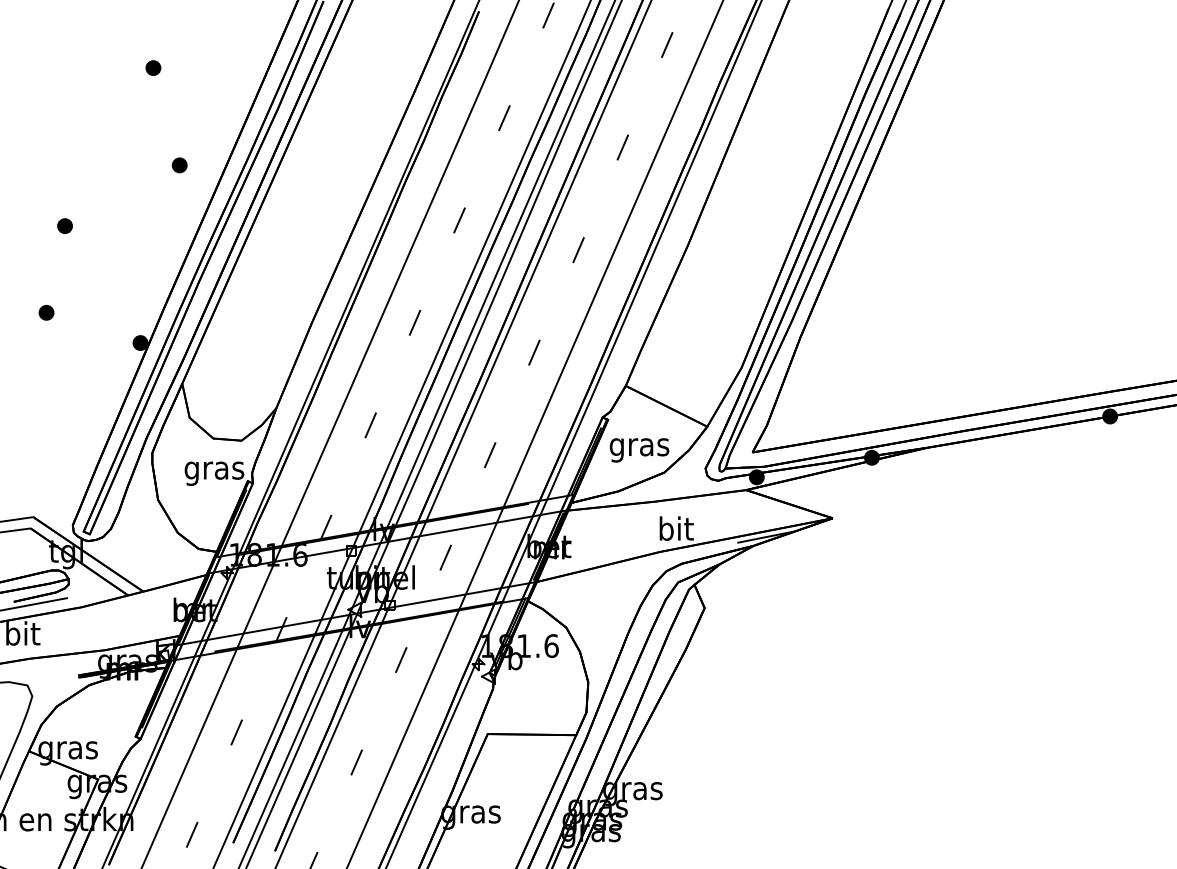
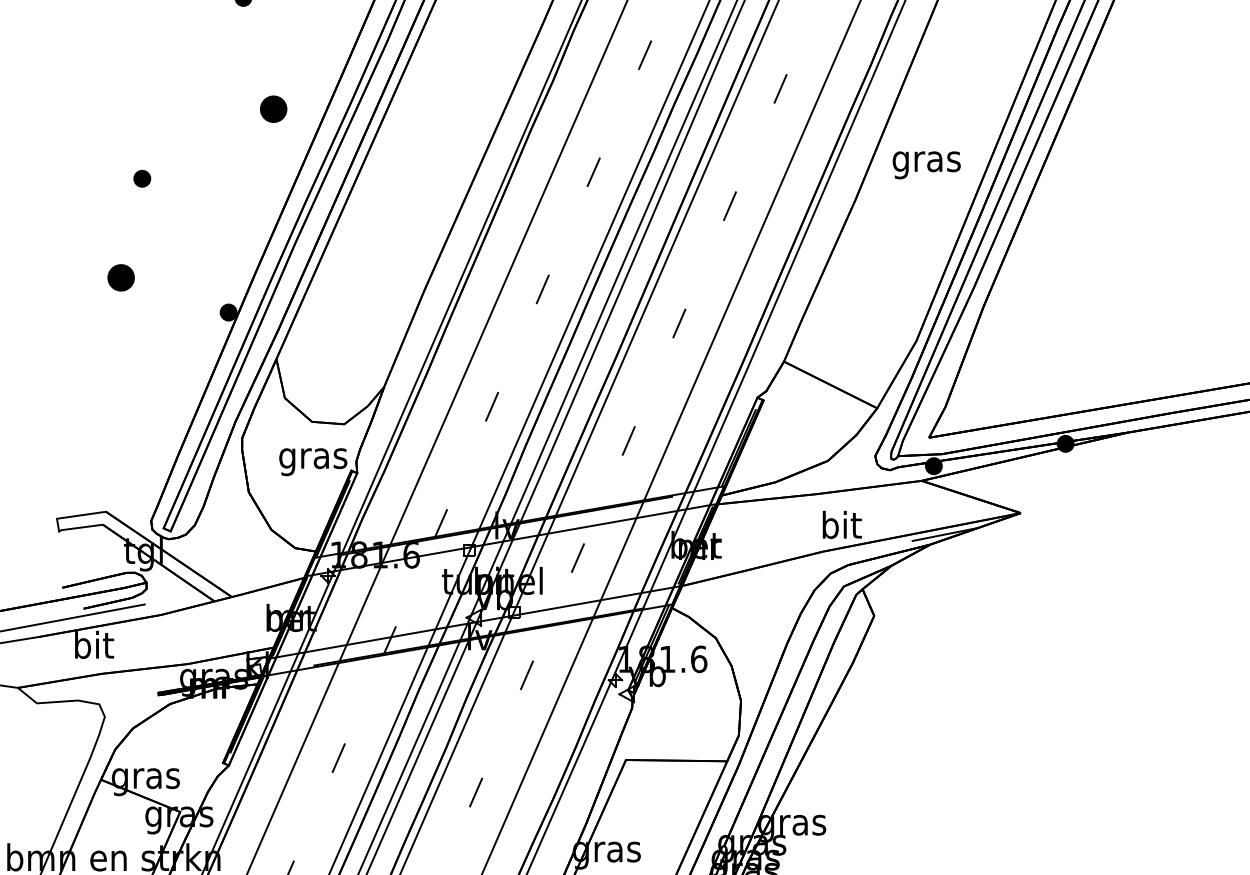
part: (179, 165) -> (273, 109), size x1.6
part: (46, 312) -> (121, 277), size x1.6
text: (639, 450) -> (926, 165), moved

